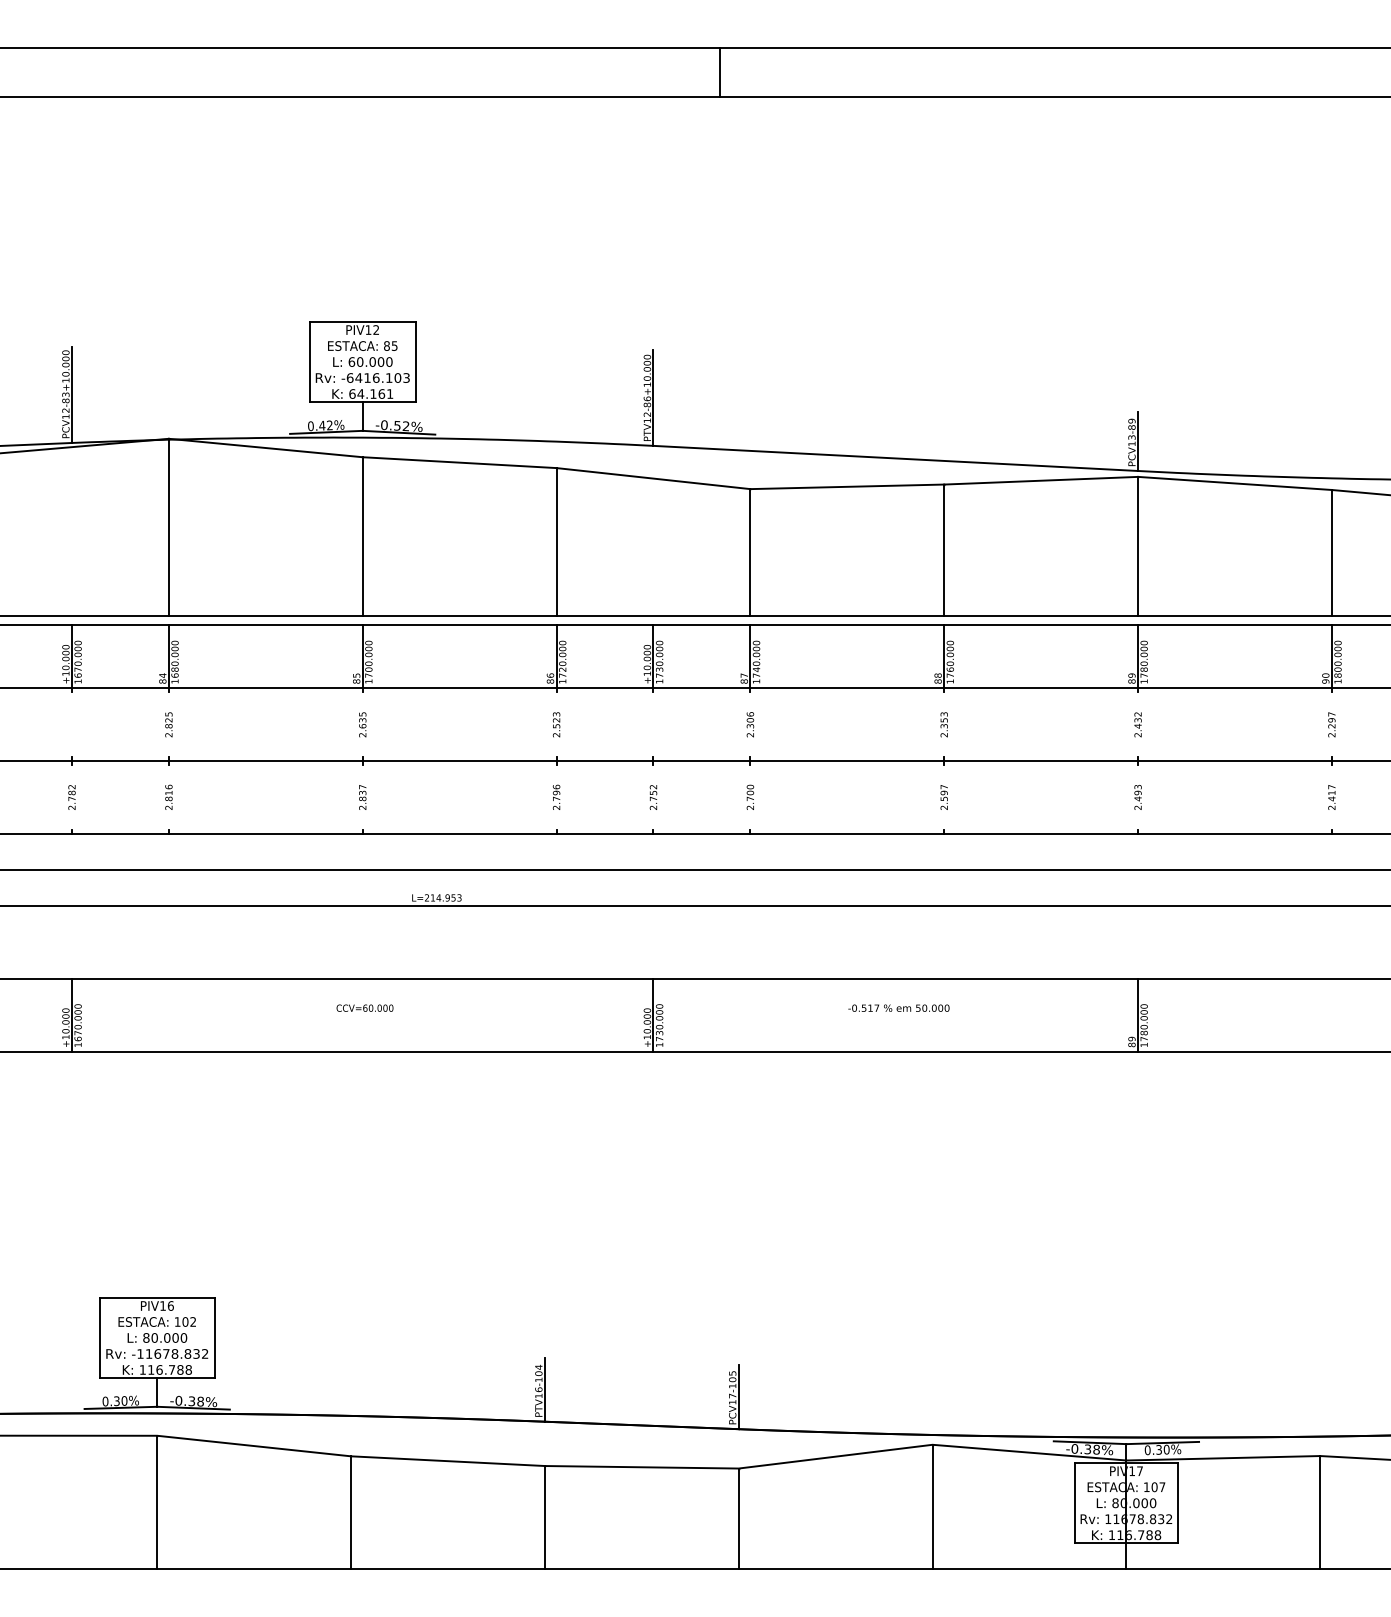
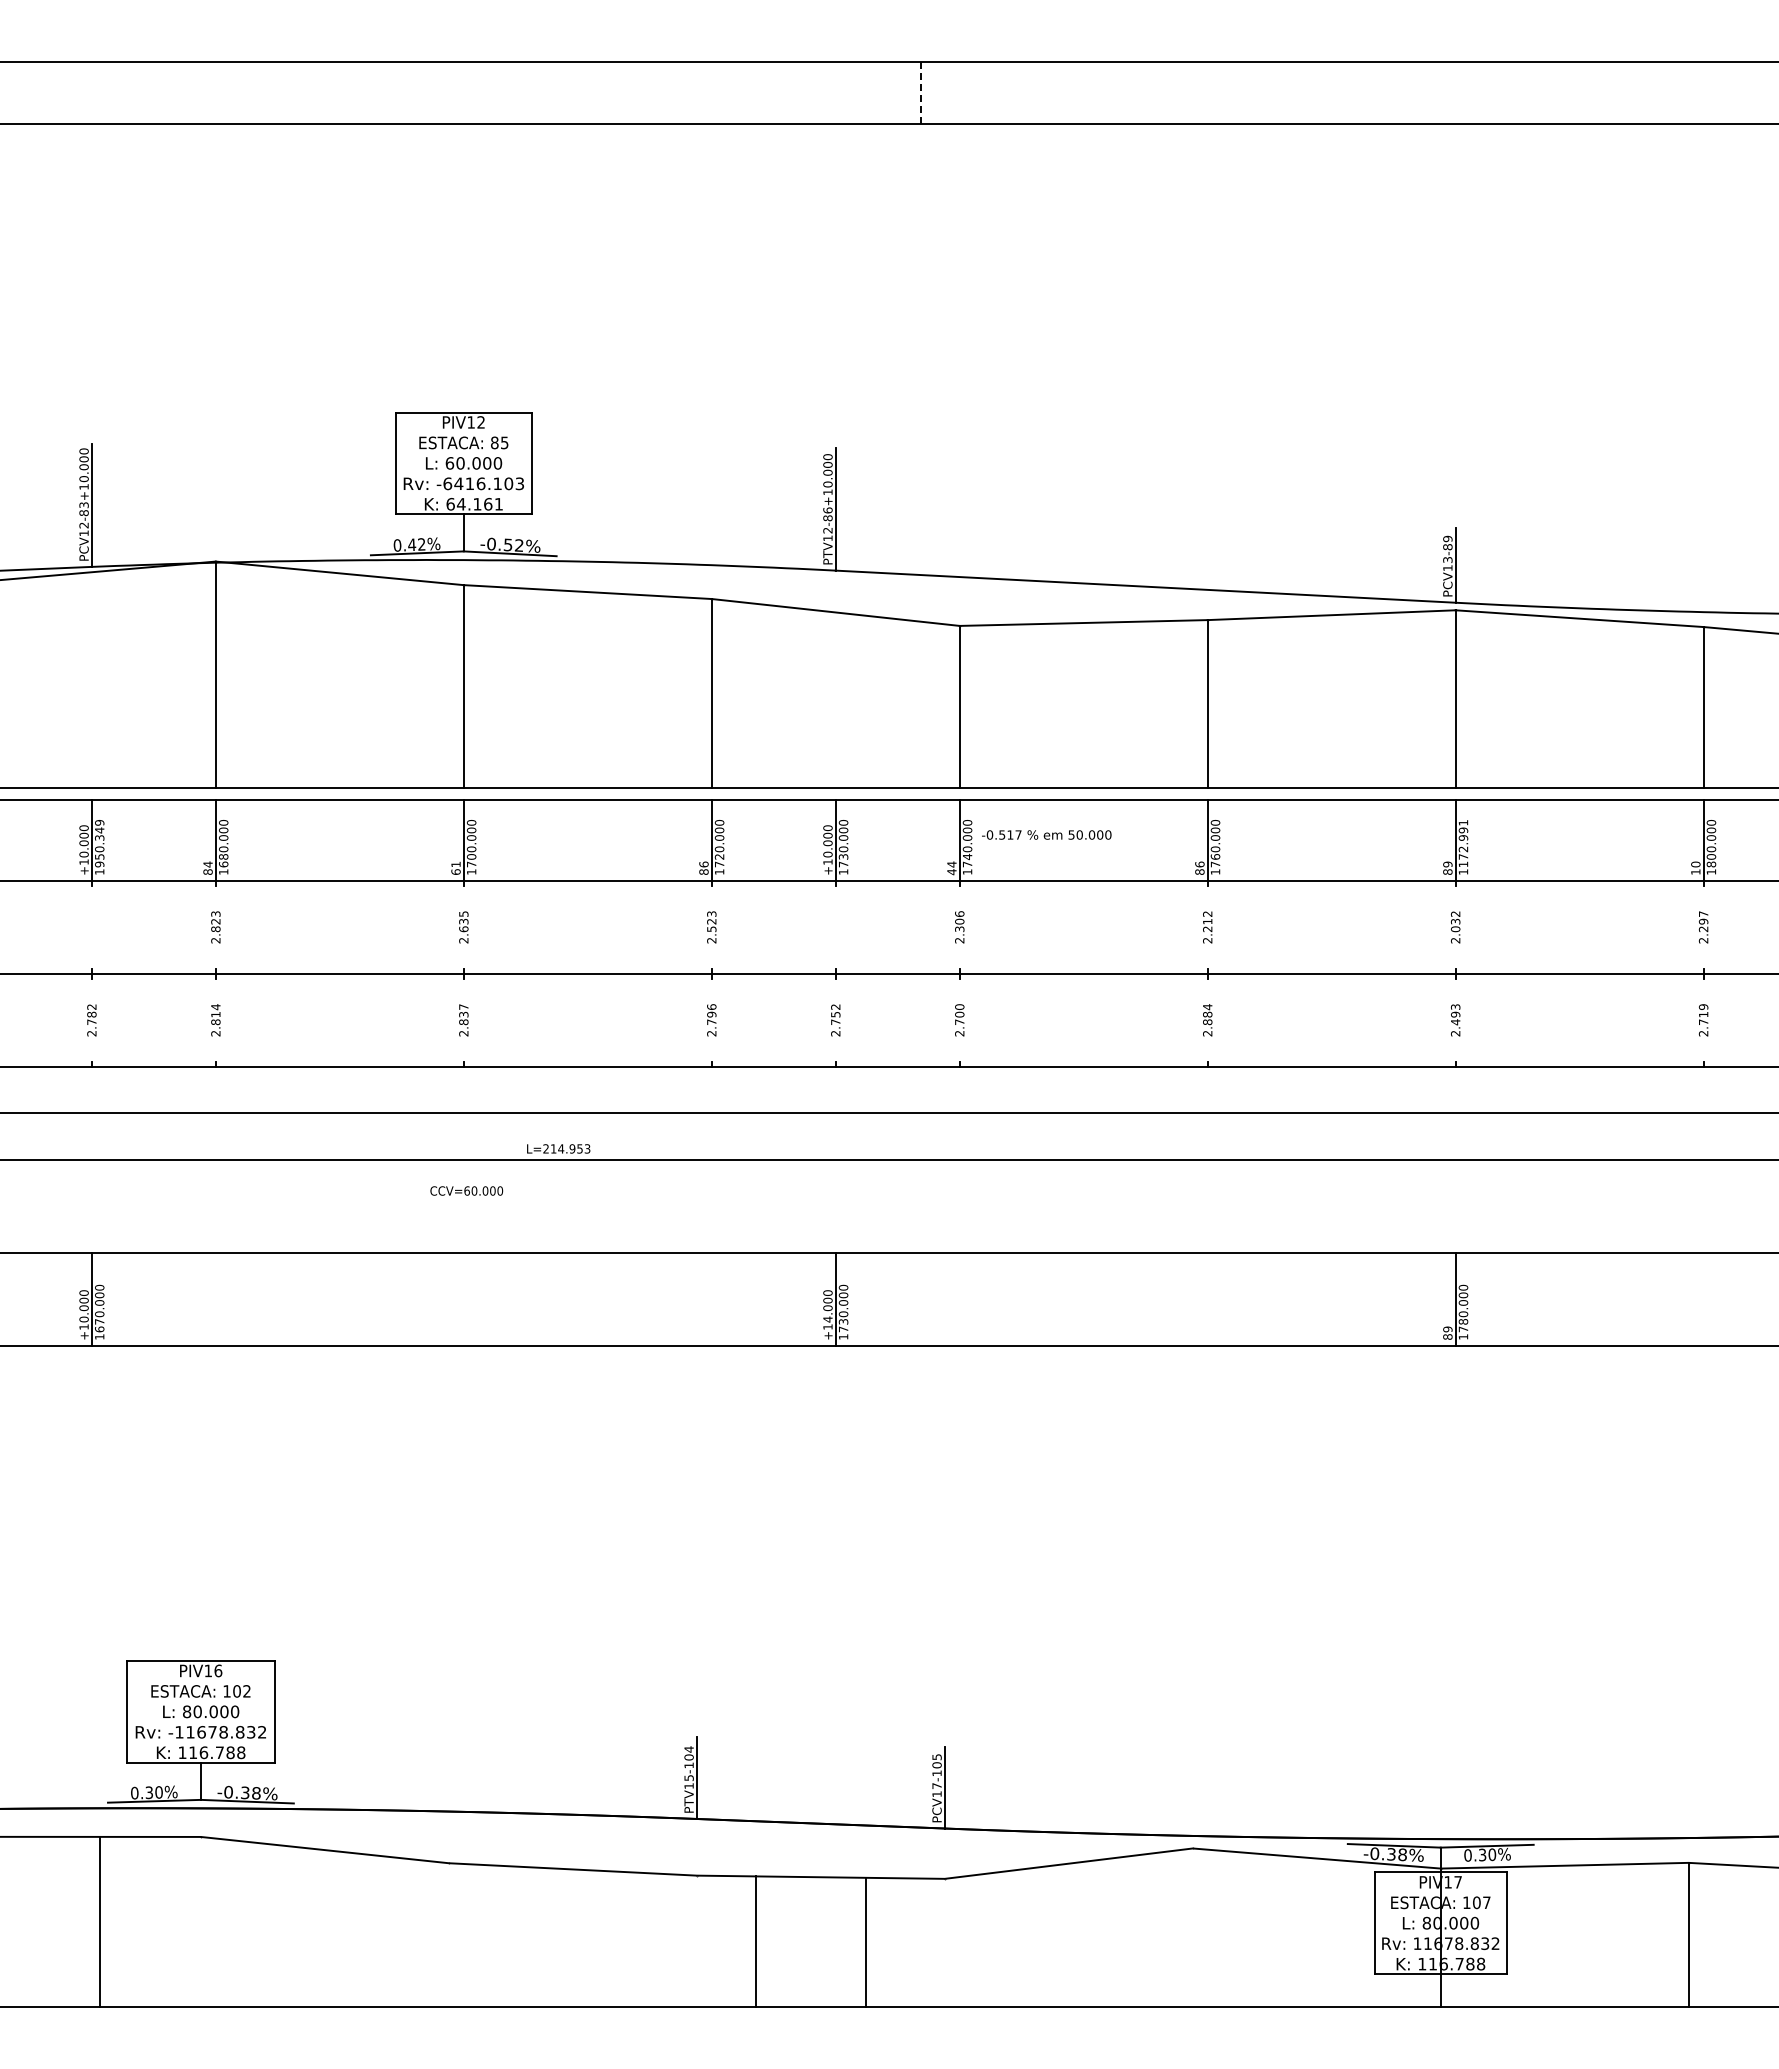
line: (720, 72) -> (921, 93), solid -> dashed
text: (77, 659) -> (99, 843), 1670.000 -> 1950.349
text: (1144, 659) -> (1463, 843), 1780.000 -> 1172.991
text: (937, 675) -> (1199, 864), 88 -> 86
text: (356, 677) -> (455, 867), 85 -> 61
text: (743, 678) -> (951, 868), 87 -> 44
text: (1325, 681) -> (1695, 871), 90 -> 10
text: (168, 713) -> (215, 913), 2.825 -> 2.823
text: (944, 720) -> (1207, 921), 2.353 -> 2.212
text: (1137, 726) -> (1455, 929), 2.432 -> 2.032
text: (168, 787) -> (215, 1007), 2.816 -> 2.814
text: (944, 792) -> (1207, 1014), 2.597 -> 2.884
text: (1331, 792) -> (1703, 1014), 2.417 -> 2.719
text: (364, 1007) -> (466, 1190), moved
text: (898, 1007) -> (1046, 834), moved
text: (647, 1031) -> (827, 1319), +10.000 -> +14.000
text: (538, 1390) -> (688, 1778), PTV16-104 -> PTV15-104
line: (156, 1501) -> (99, 1921), moved
line: (932, 1506) -> (1192, 1927), removed
line: (350, 1512) -> (448, 1934), removed
line: (544, 1516) -> (755, 1940), moved
line: (738, 1518) -> (865, 1942), moved

